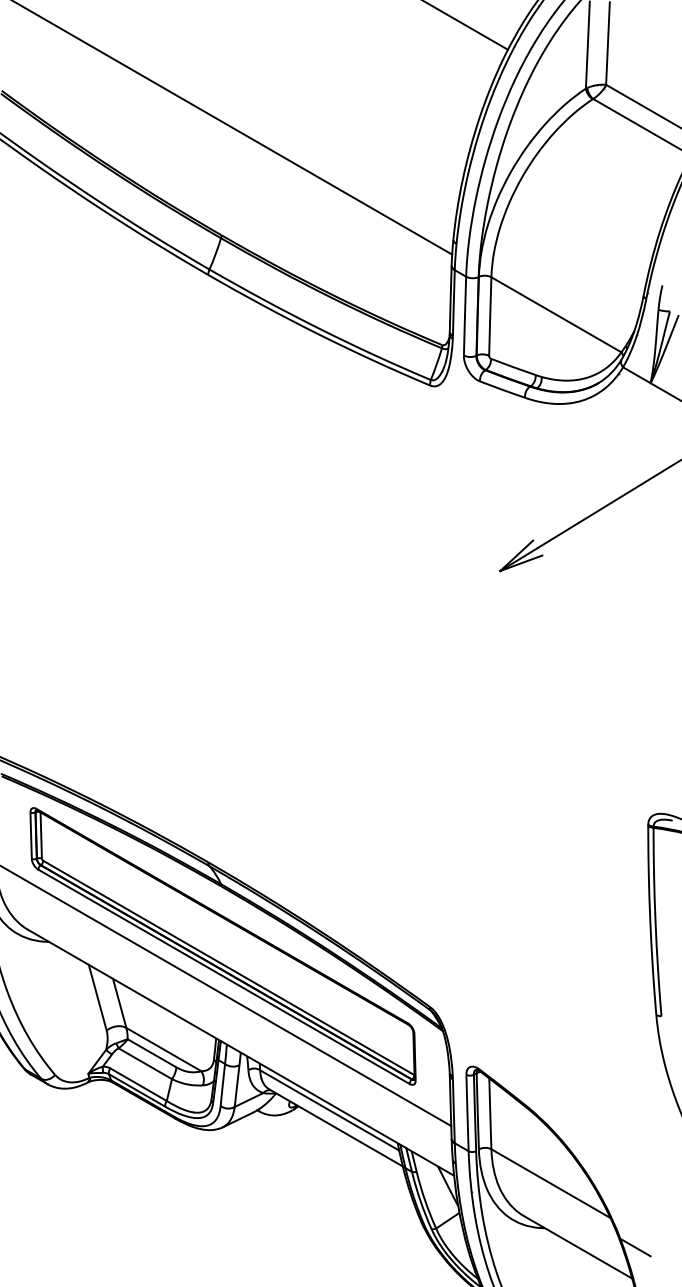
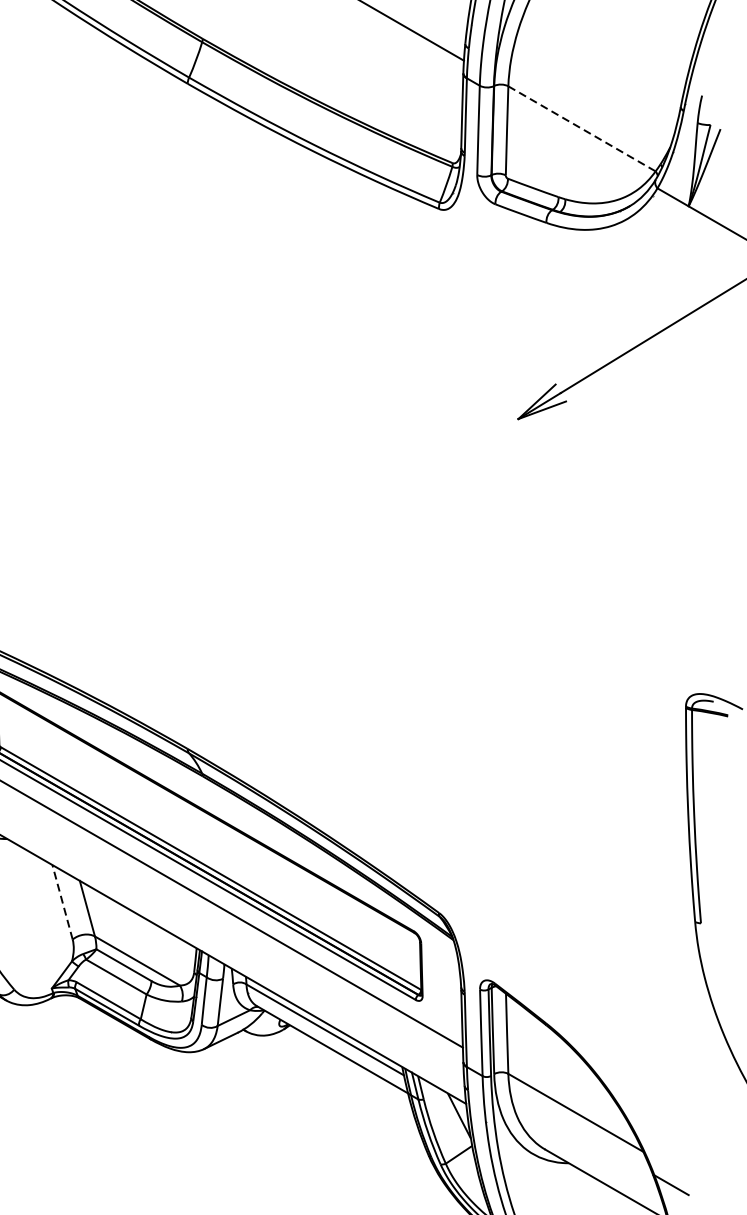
line: (556, 315) -> (582, 129), solid -> dashed
line: (97, 997) -> (62, 902), solid -> dashed

